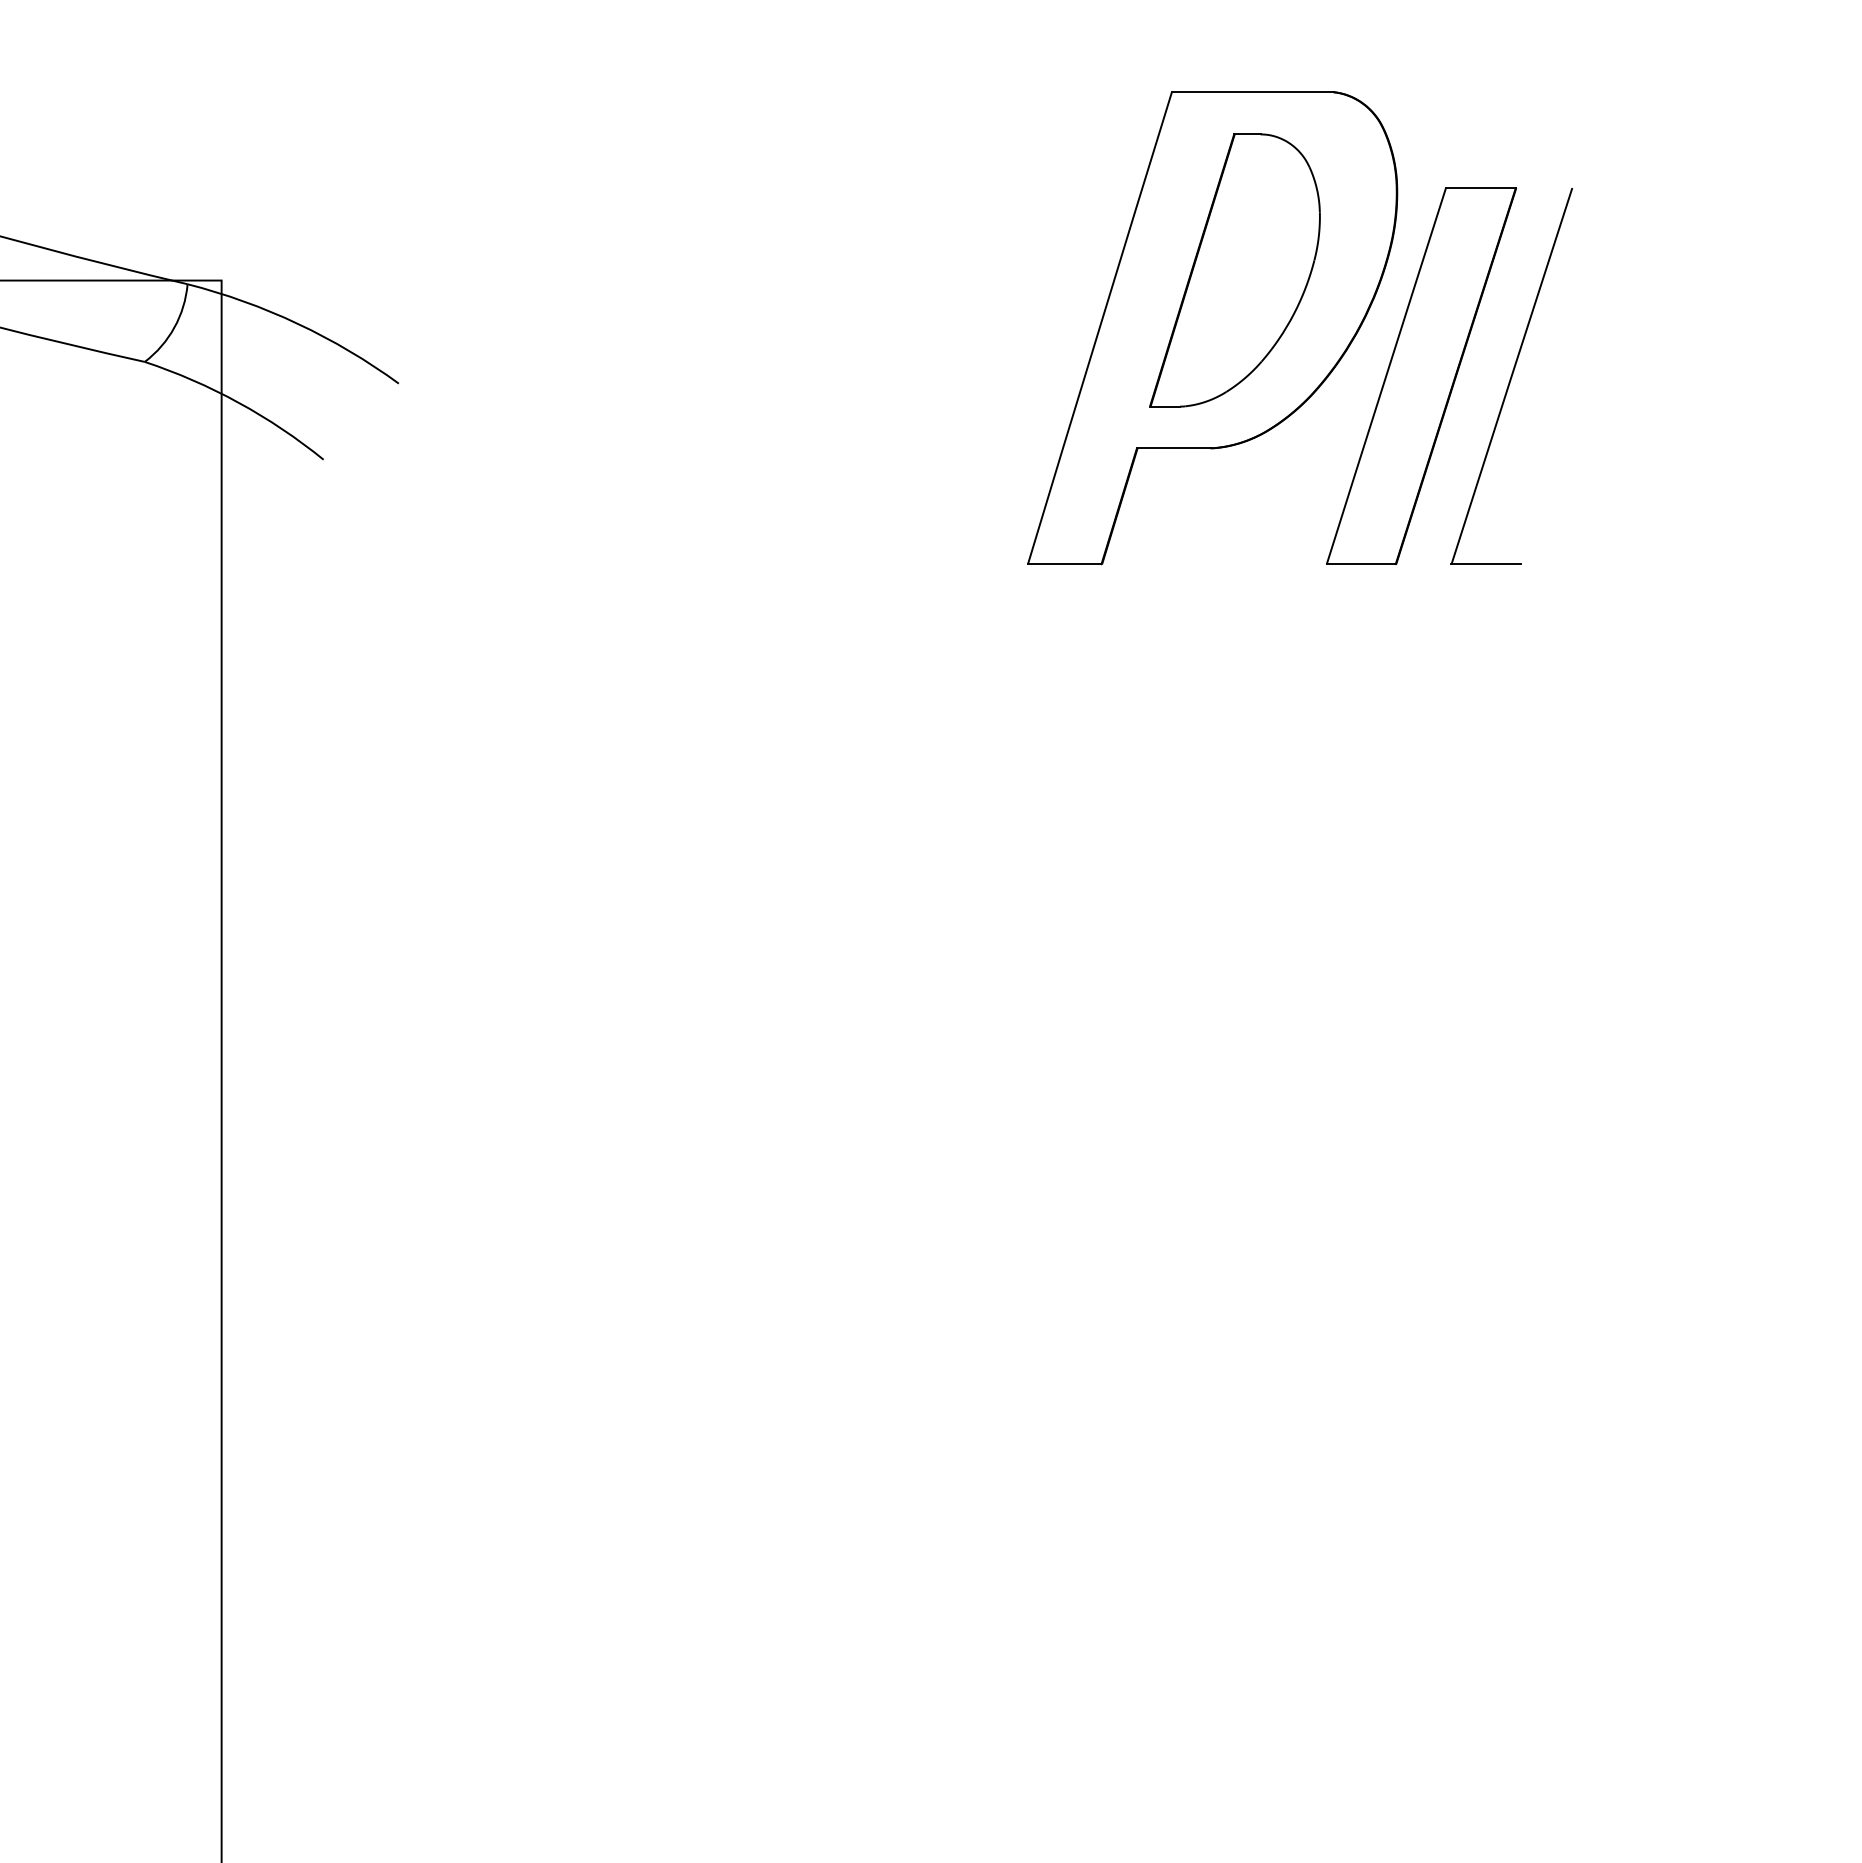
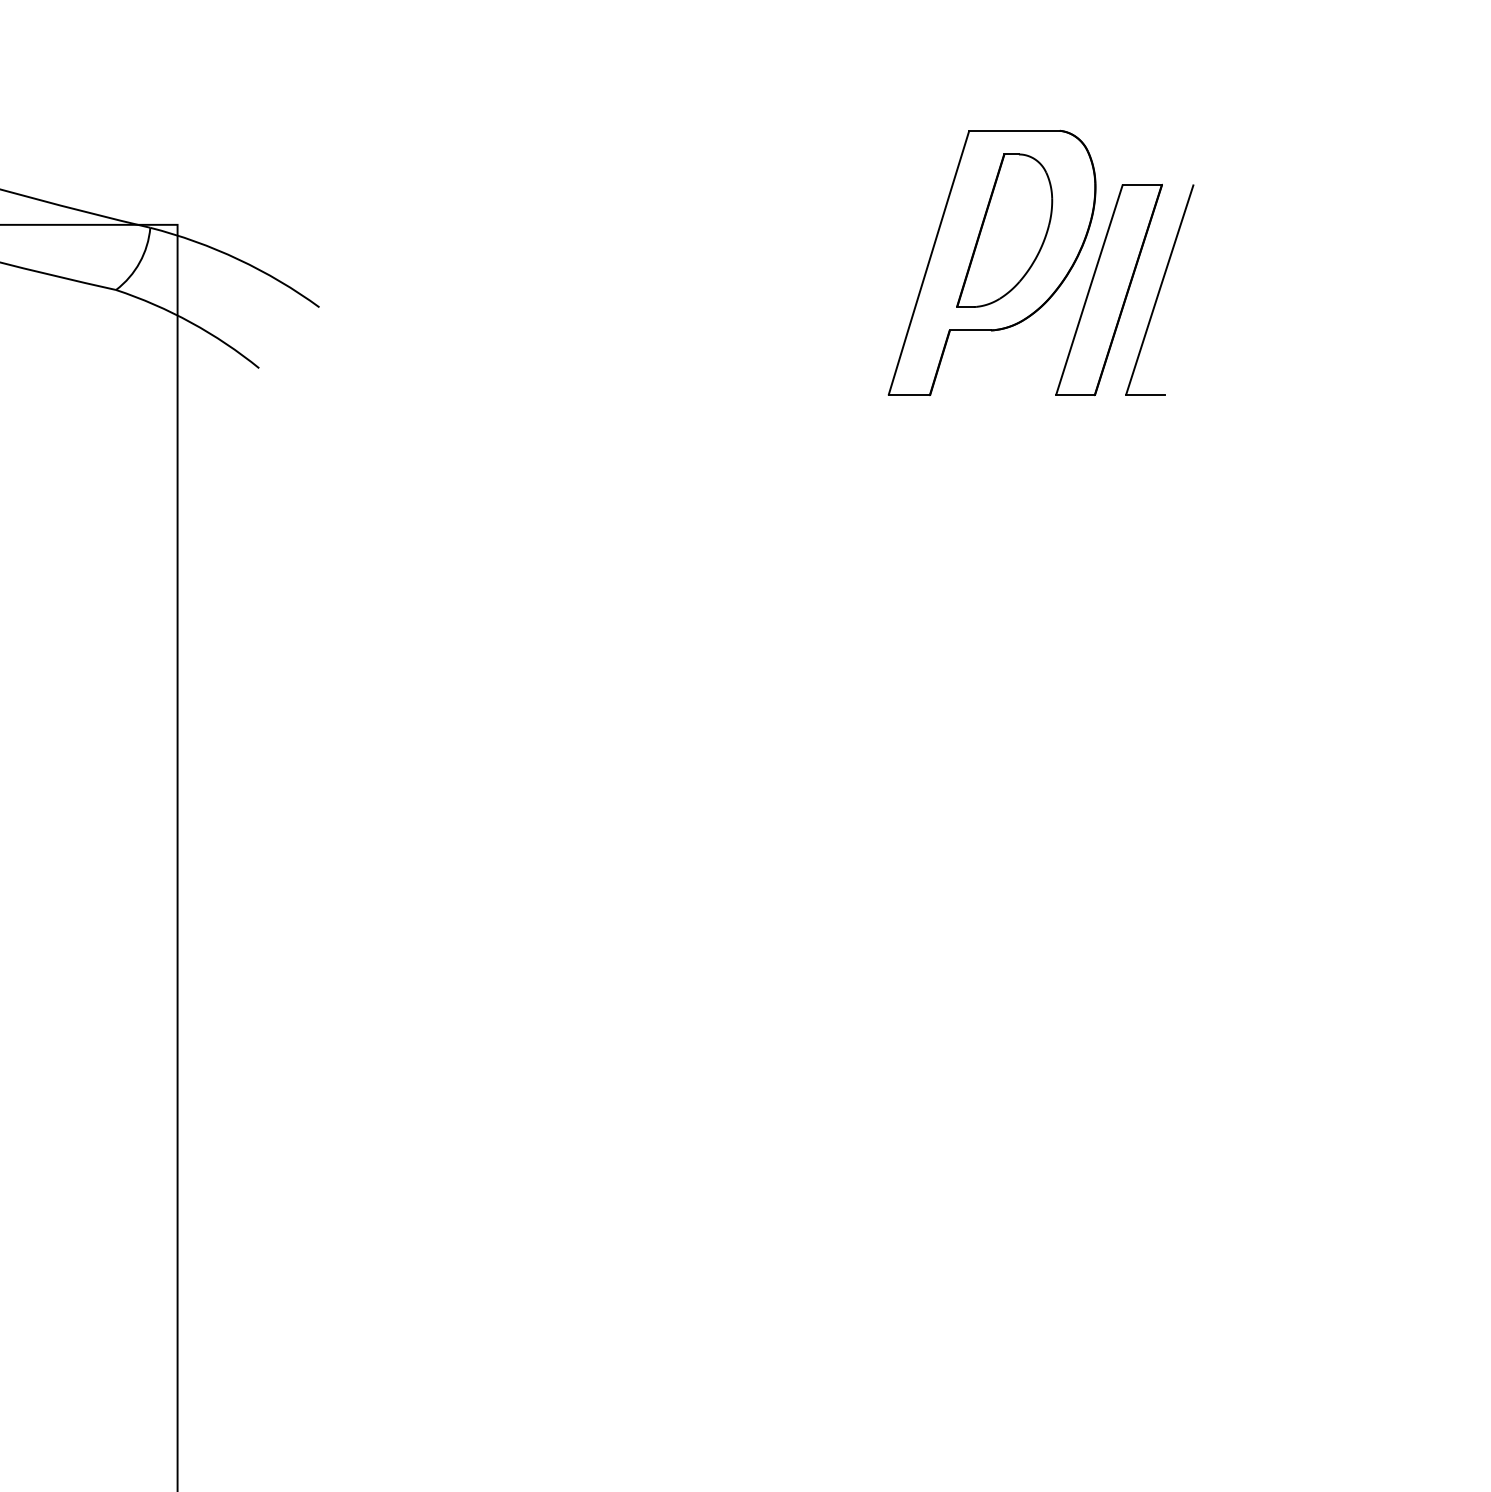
part: (1300, 328) -> (1041, 263), size x0.7

